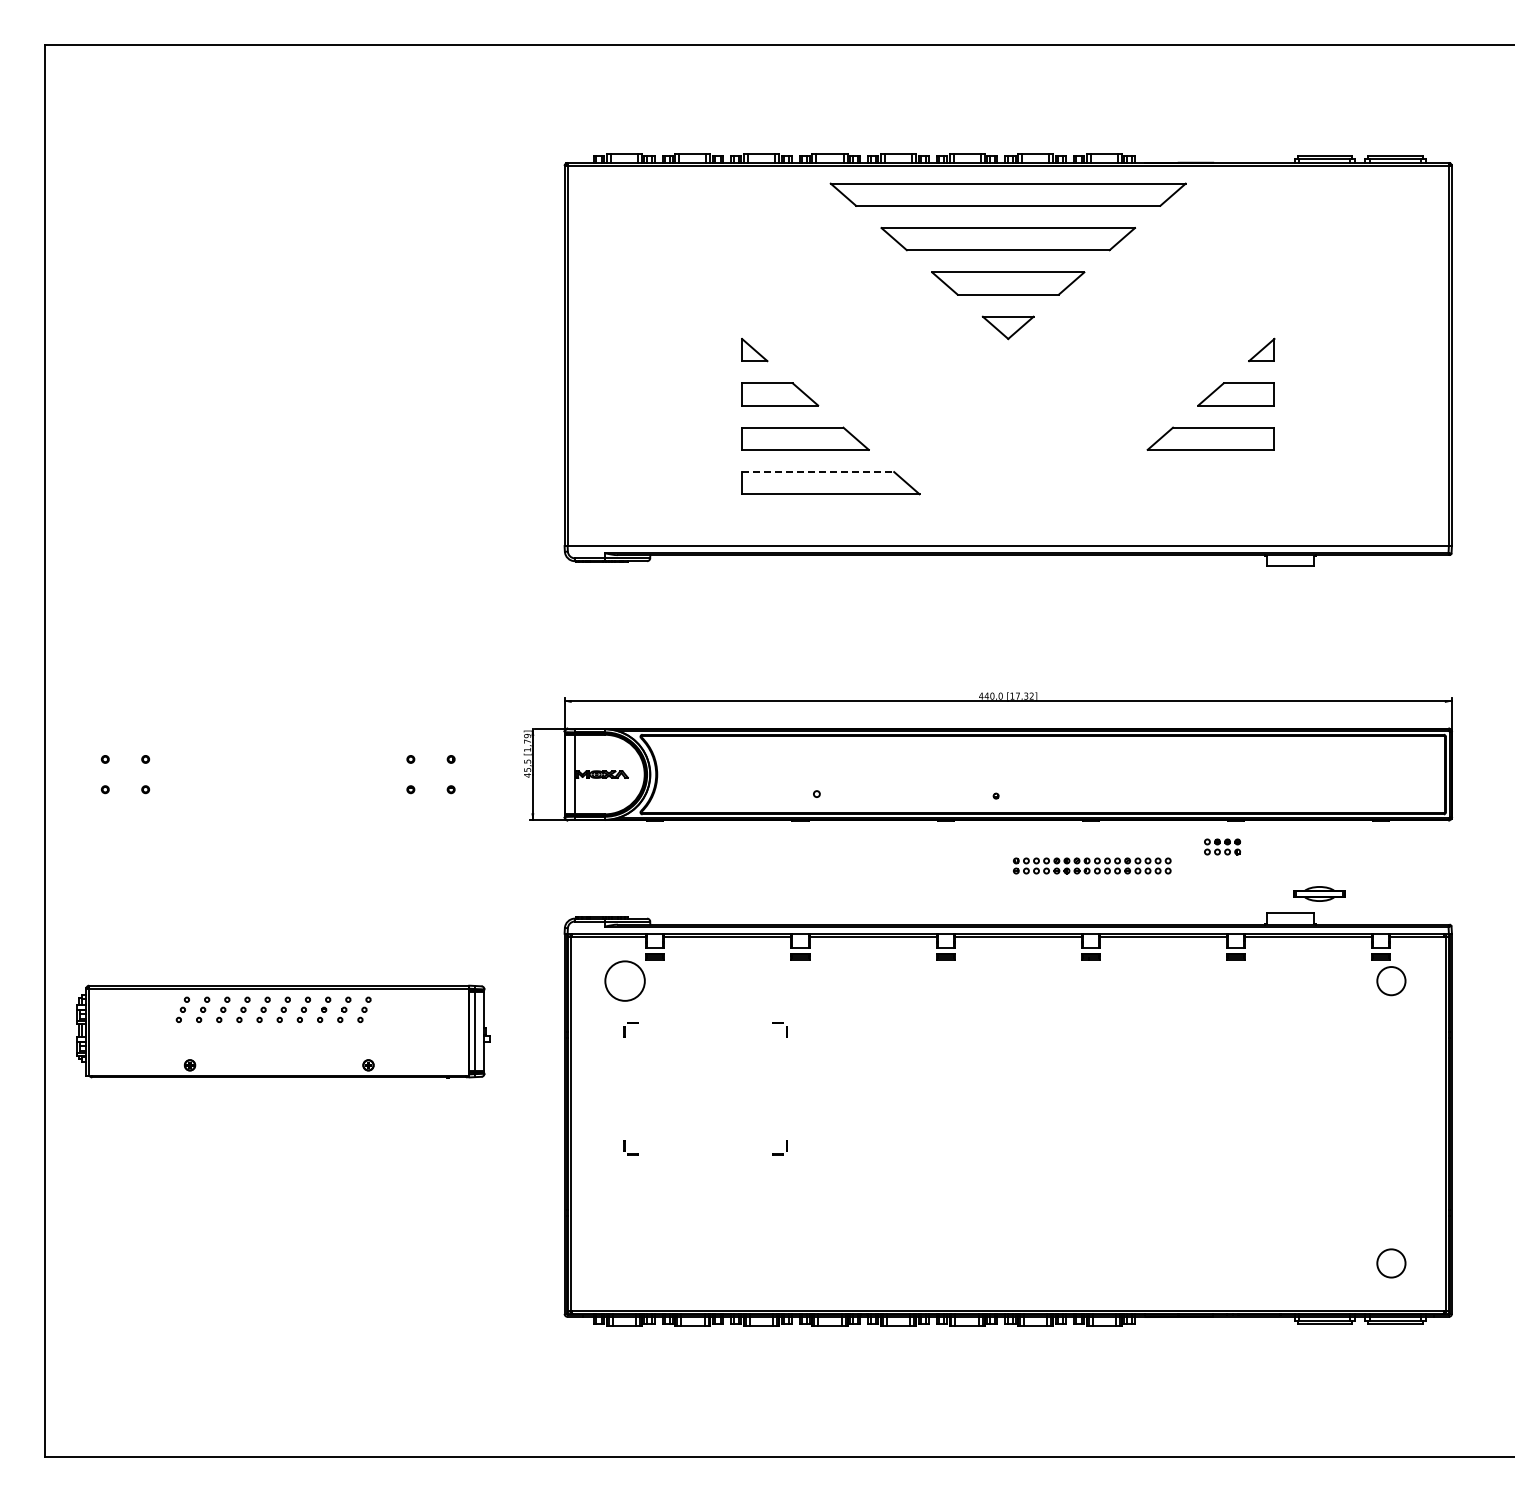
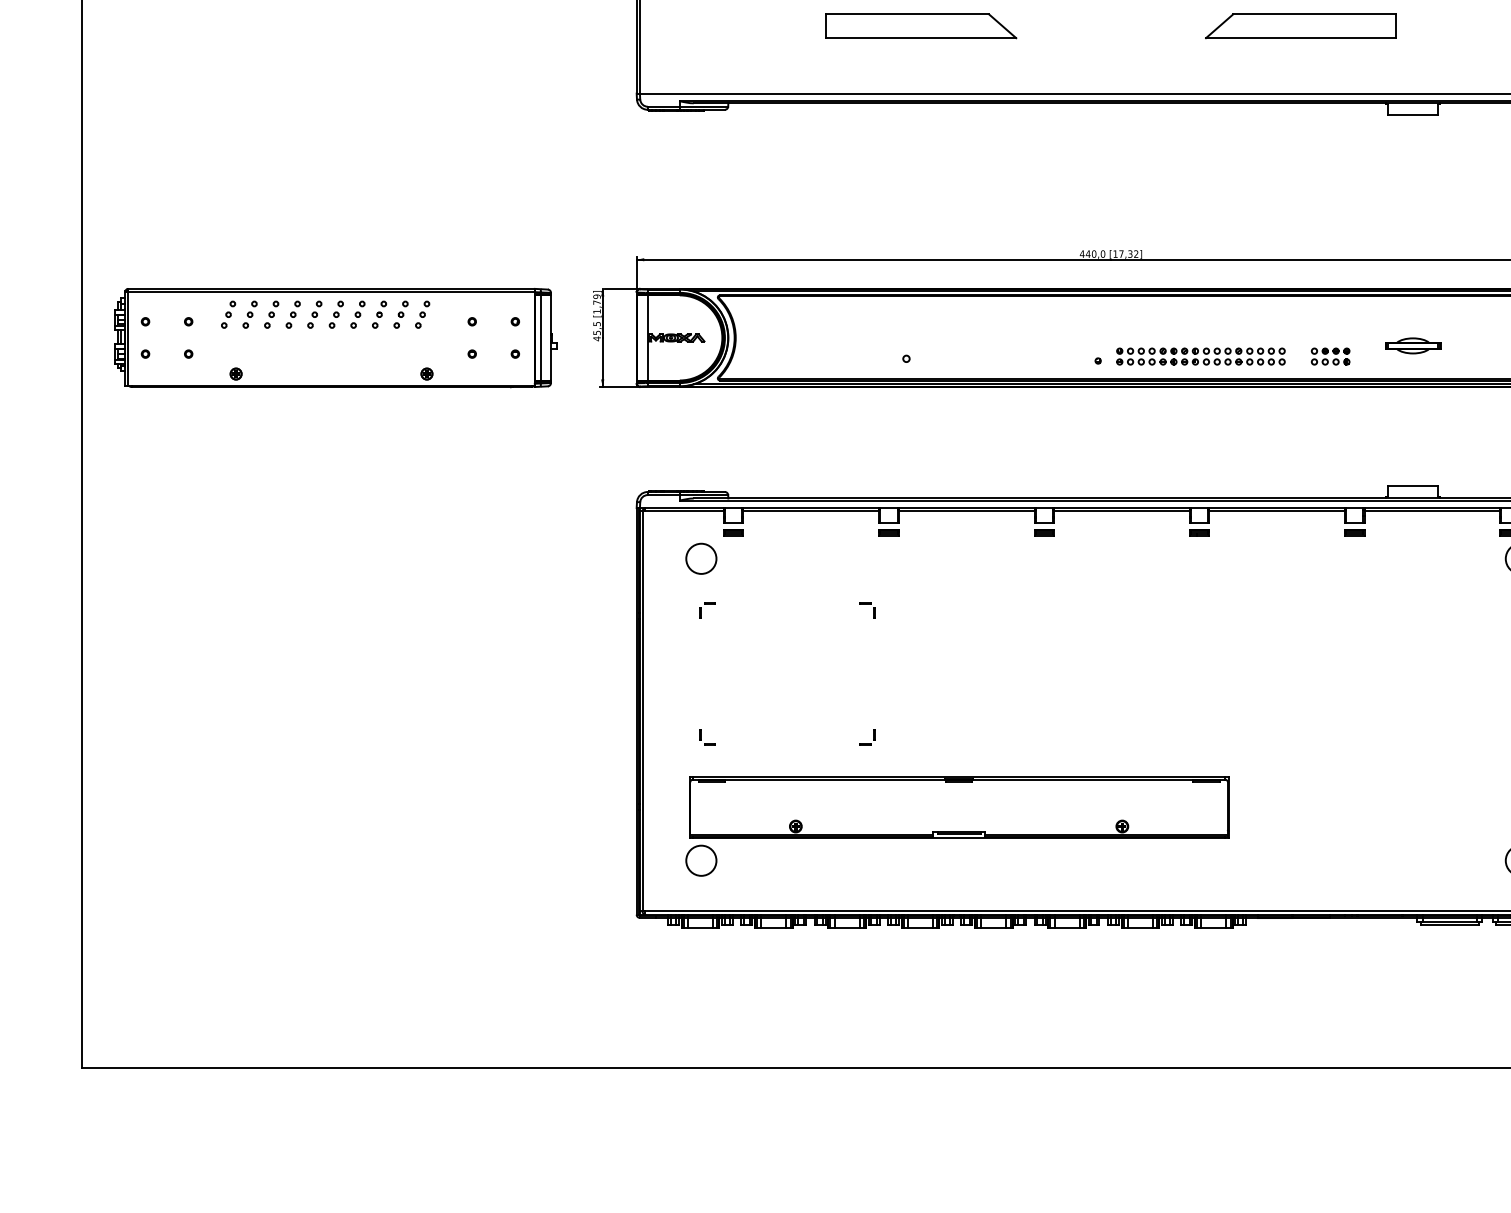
line: (818, 472) -> (908, 14), dashed -> solid
part: (1185, 483) -> (1300, 26), added
part: (1222, 846) -> (1330, 356), moved
part: (1092, 865) -> (1201, 356), moved
part: (1319, 893) -> (1412, 345), moved
circle: (624, 981) -> (700, 559), size x0.71
part: (283, 1031) -> (336, 337), moved
part: (864, 1231) -> (957, 826), added

